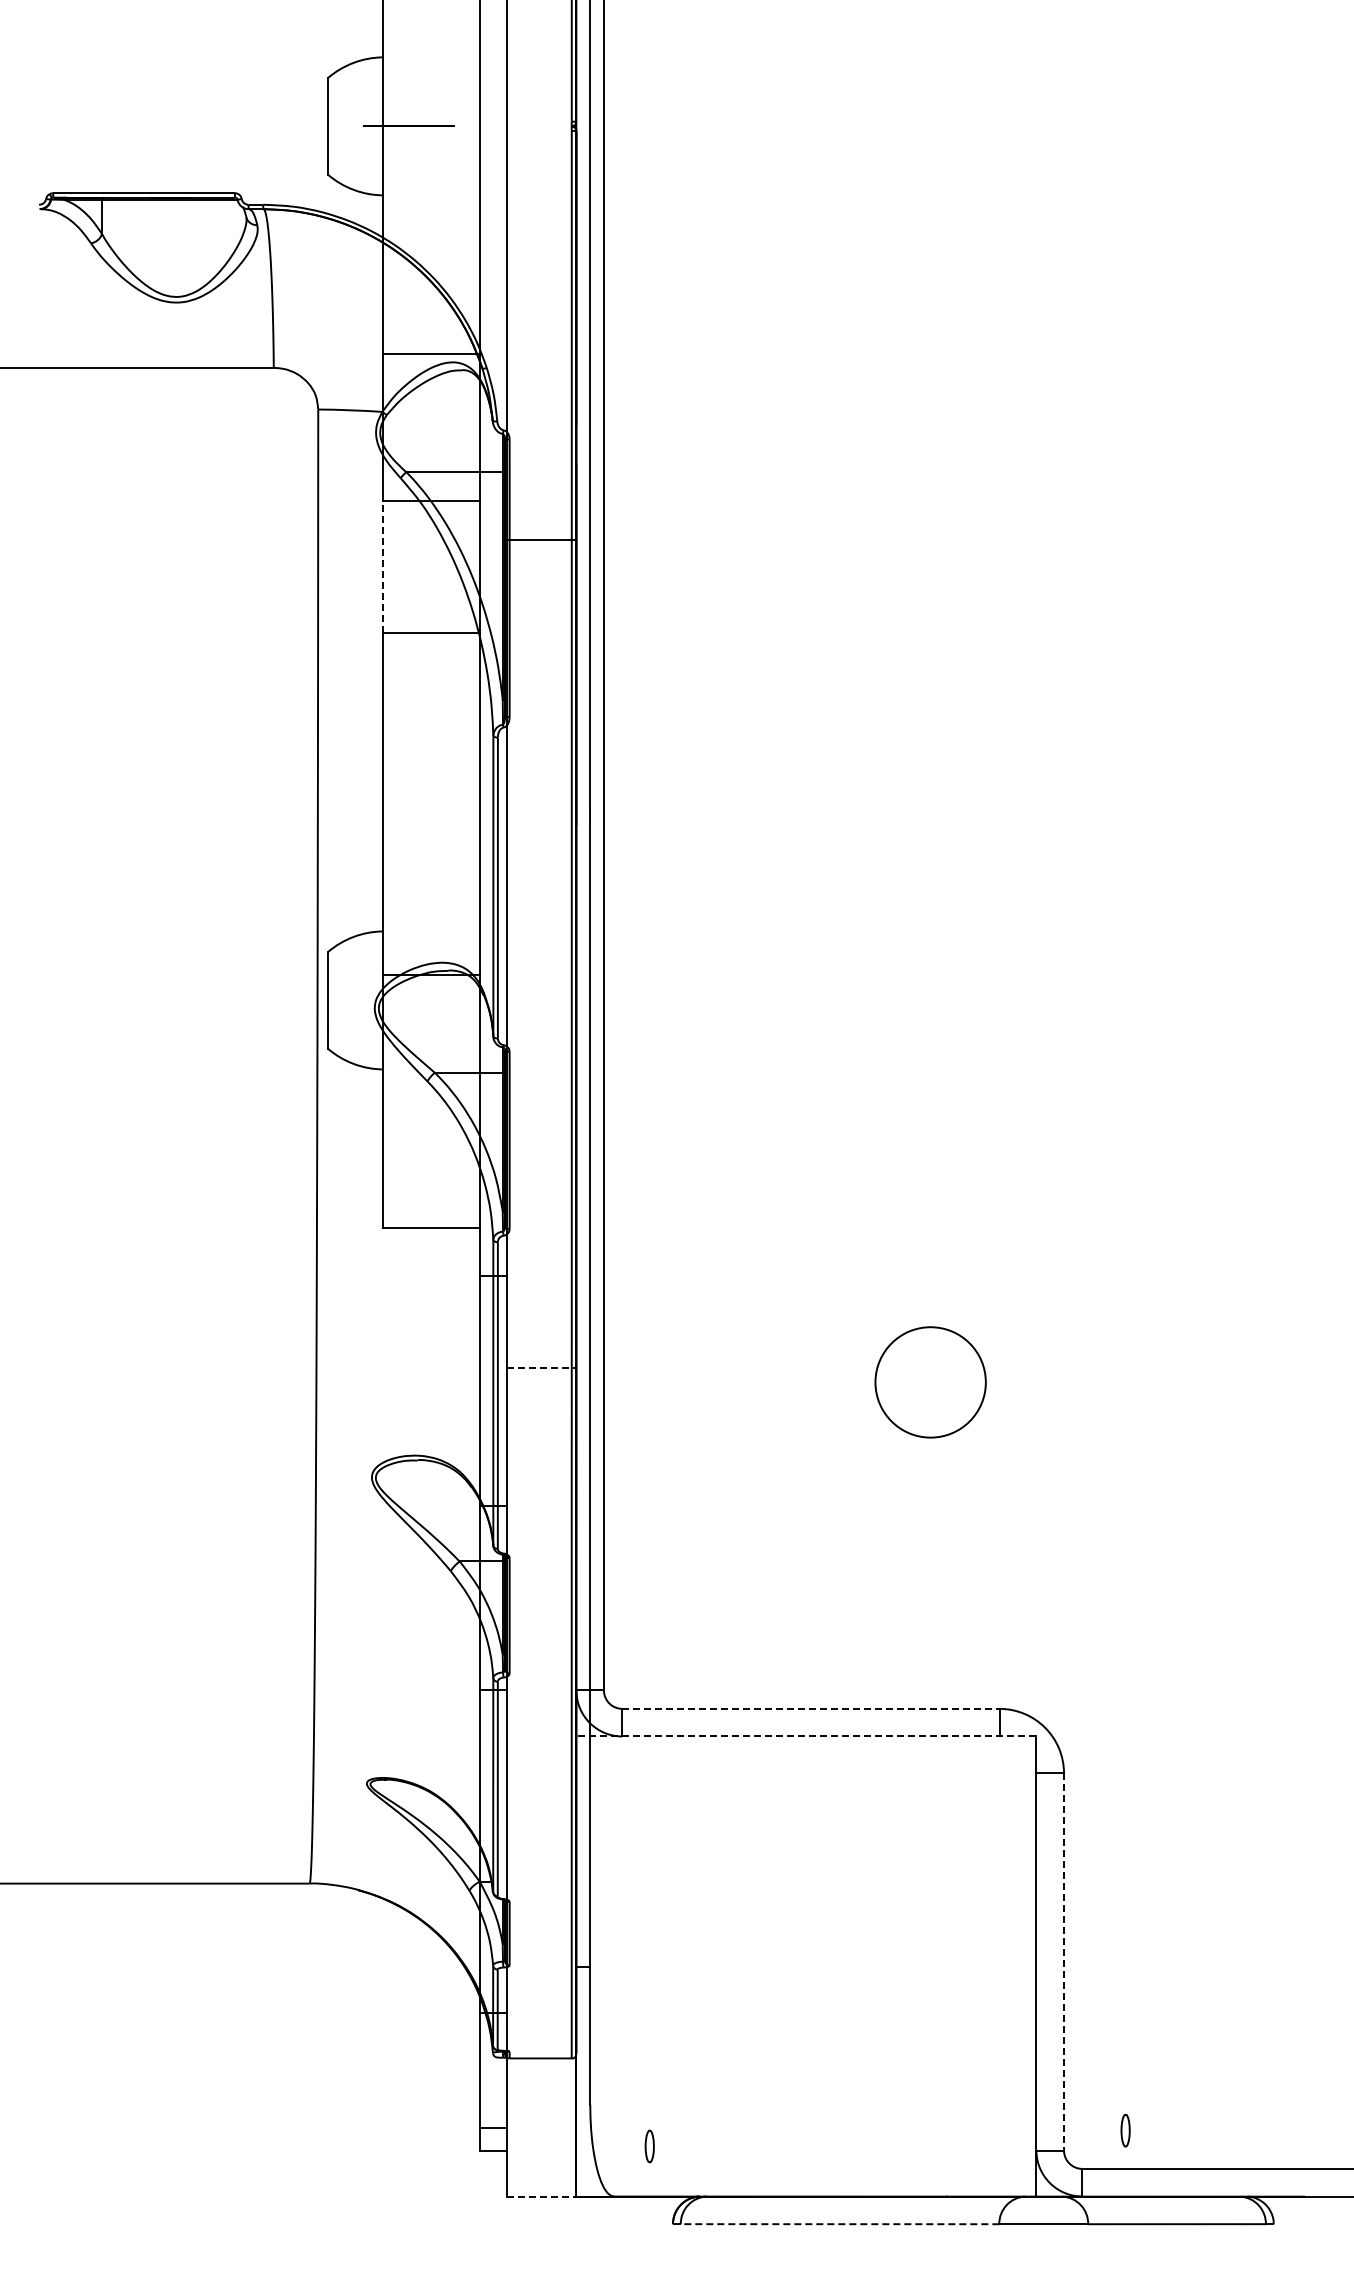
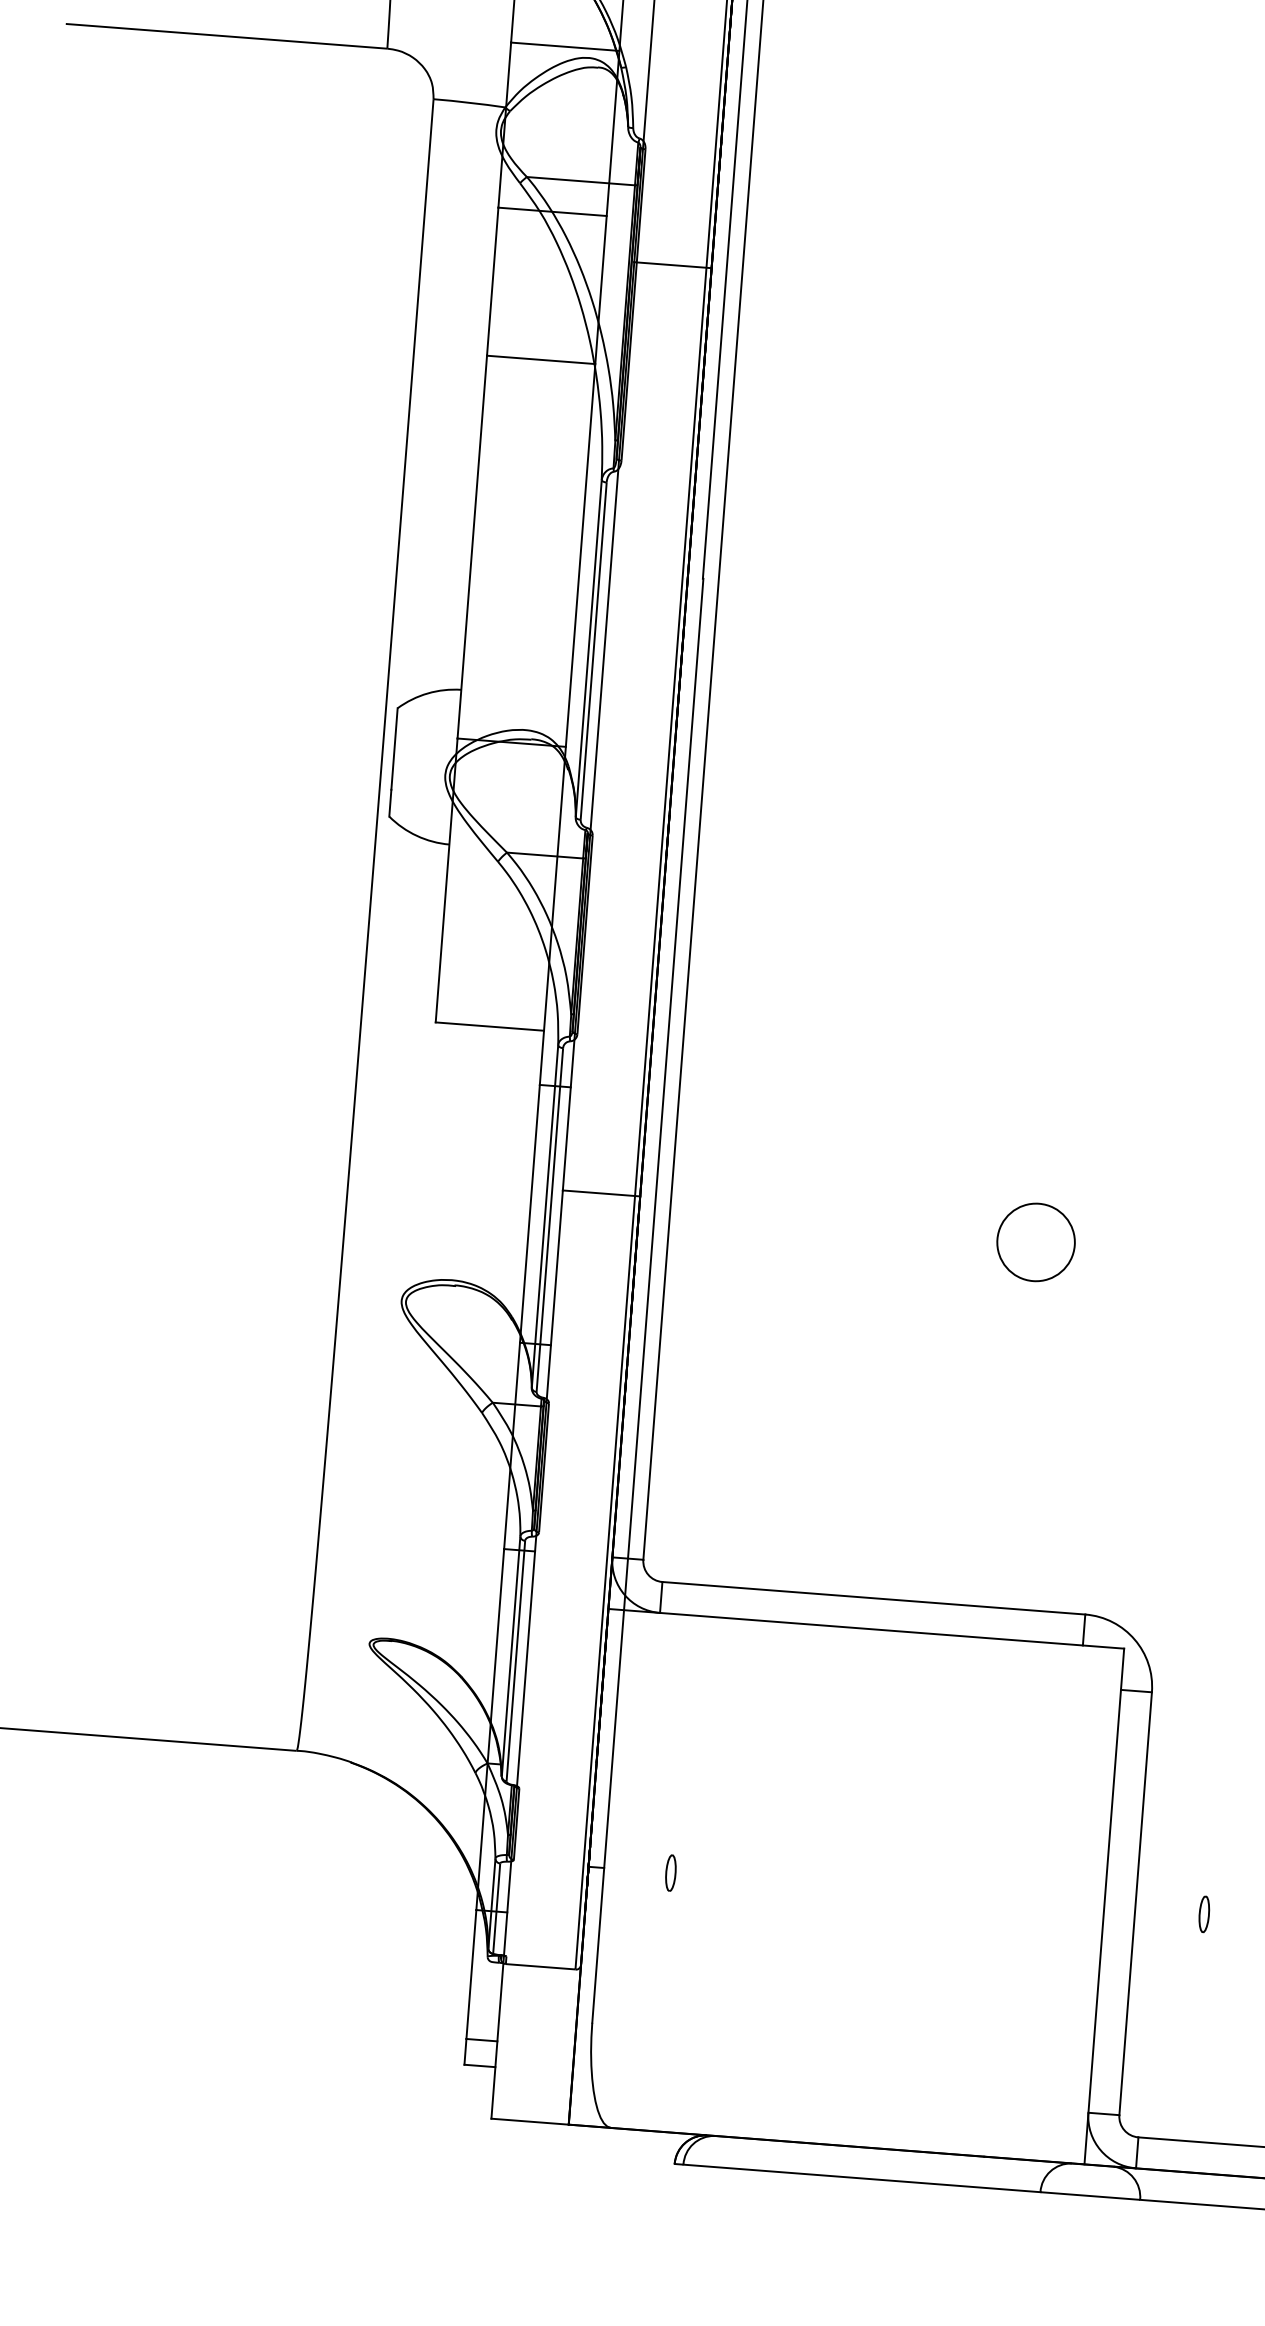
line: (383, 566) -> (493, 280), dashed -> solid
line: (541, 1368) -> (601, 1193), dashed -> solid
circle: (930, 1381) -> (1036, 1241), size x0.62
line: (810, 1708) -> (873, 1597), dashed -> solid
line: (805, 1736) -> (865, 1628), dashed -> solid
line: (1064, 1961) -> (1136, 1903), dashed -> solid
part: (1125, 2130) -> (1204, 1914), moved
part: (649, 2146) -> (670, 1873), moved
line: (541, 2196) -> (529, 2121), dashed -> solid
line: (839, 2224) -> (861, 2178), dashed -> solid

